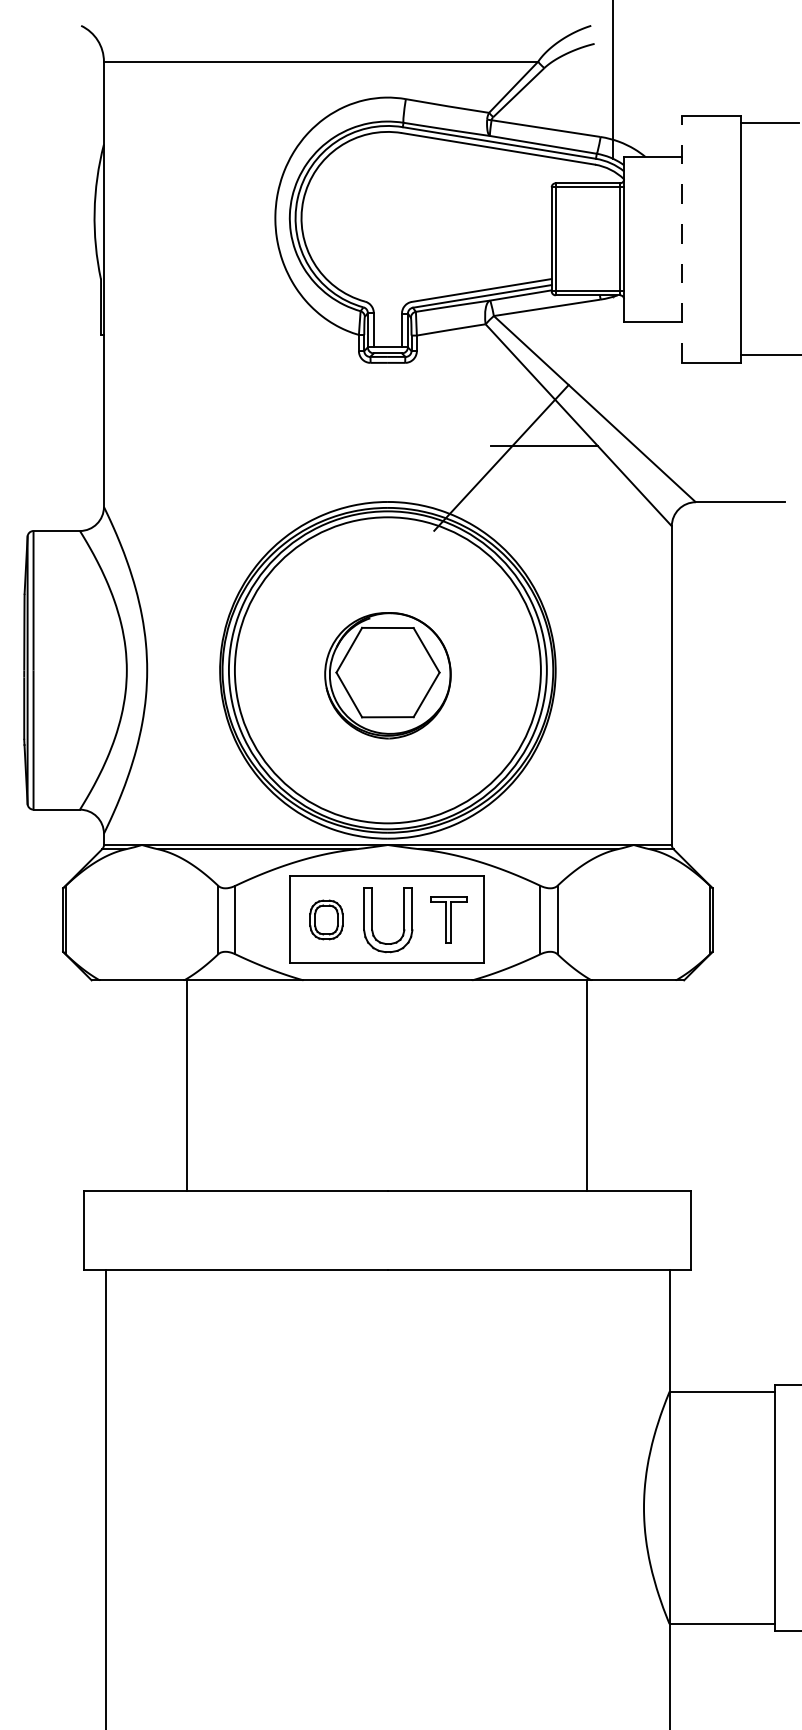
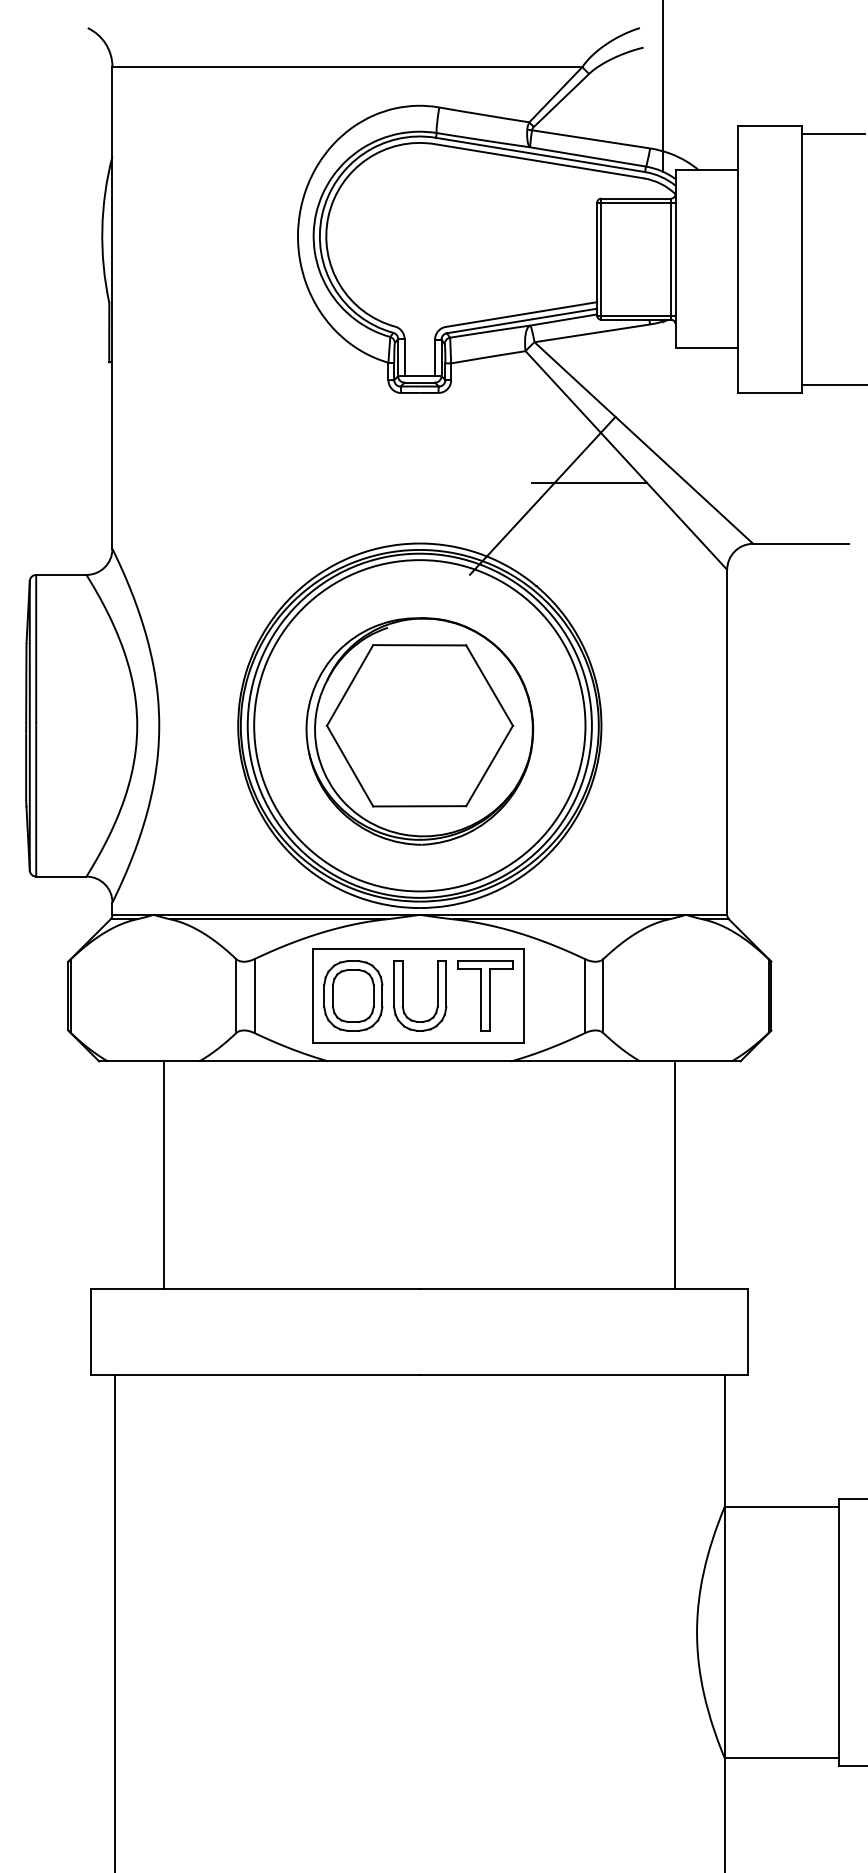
line: (681, 238) -> (737, 258), dashed -> solid
part: (387, 675) -> (419, 731), size x1.67
part: (326, 919) -> (353, 995), size x1.67
part: (448, 919) -> (485, 995), size x1.43
line: (186, 1085) -> (163, 1175), moved
line: (586, 1085) -> (674, 1175), moved

